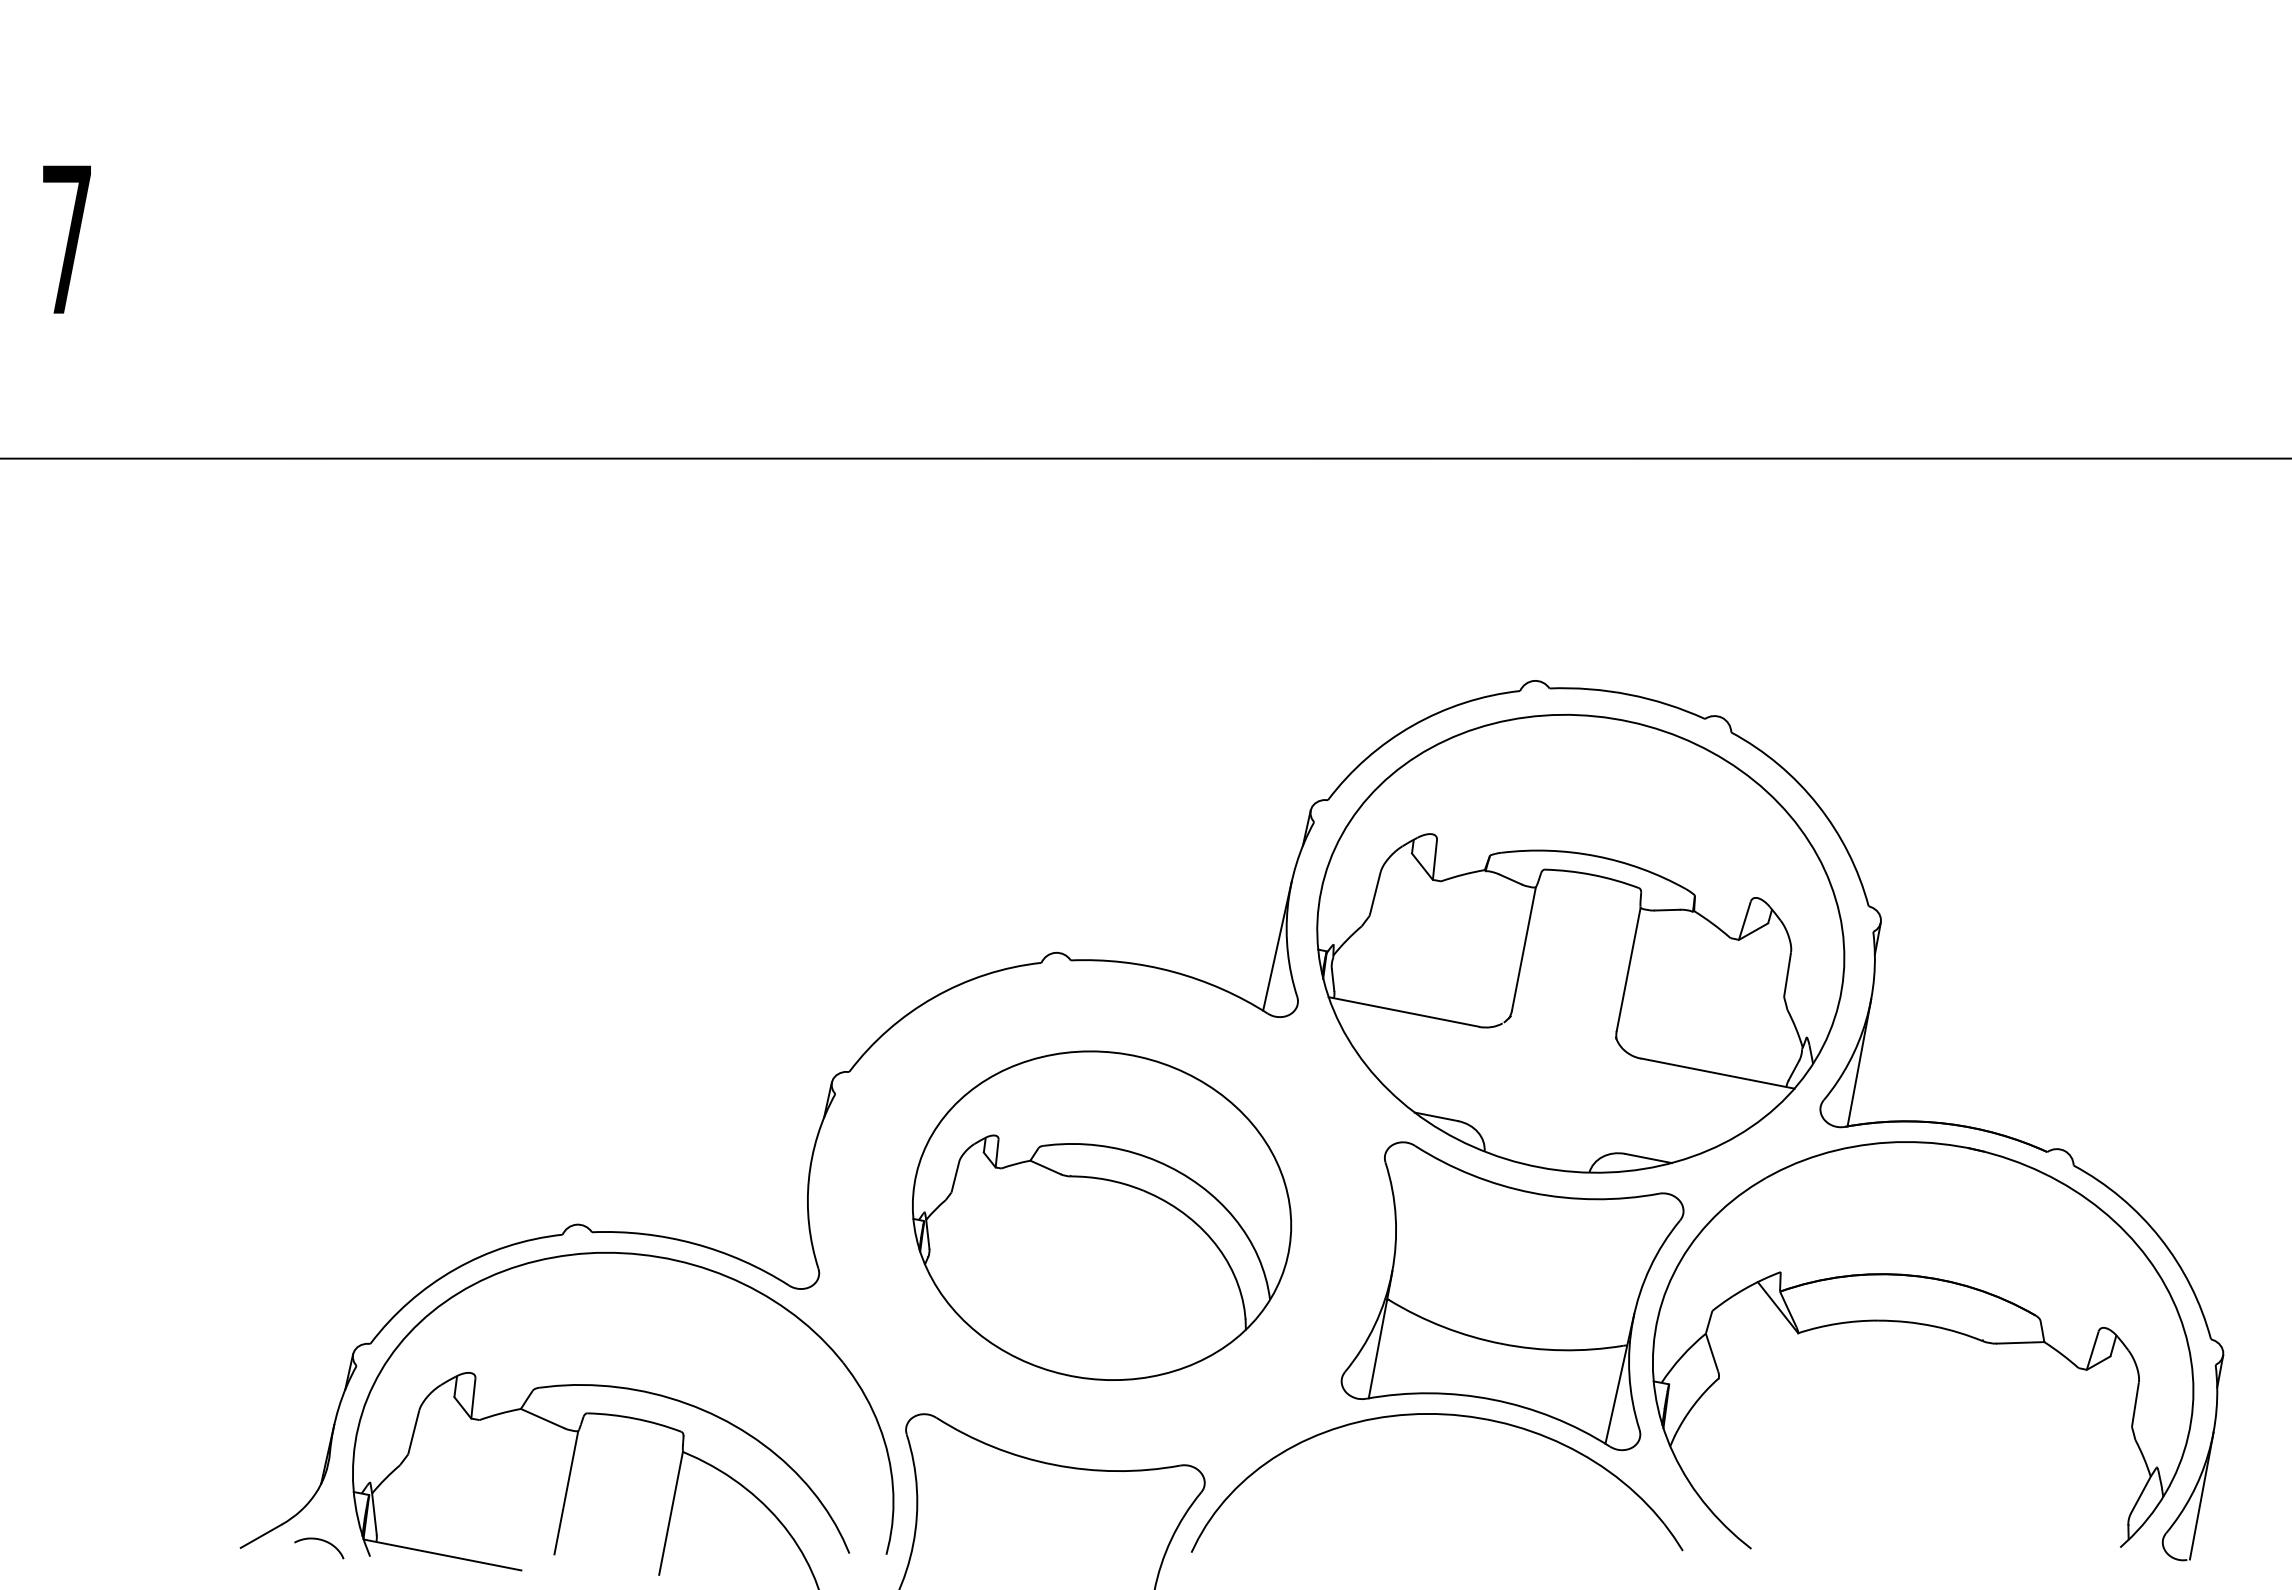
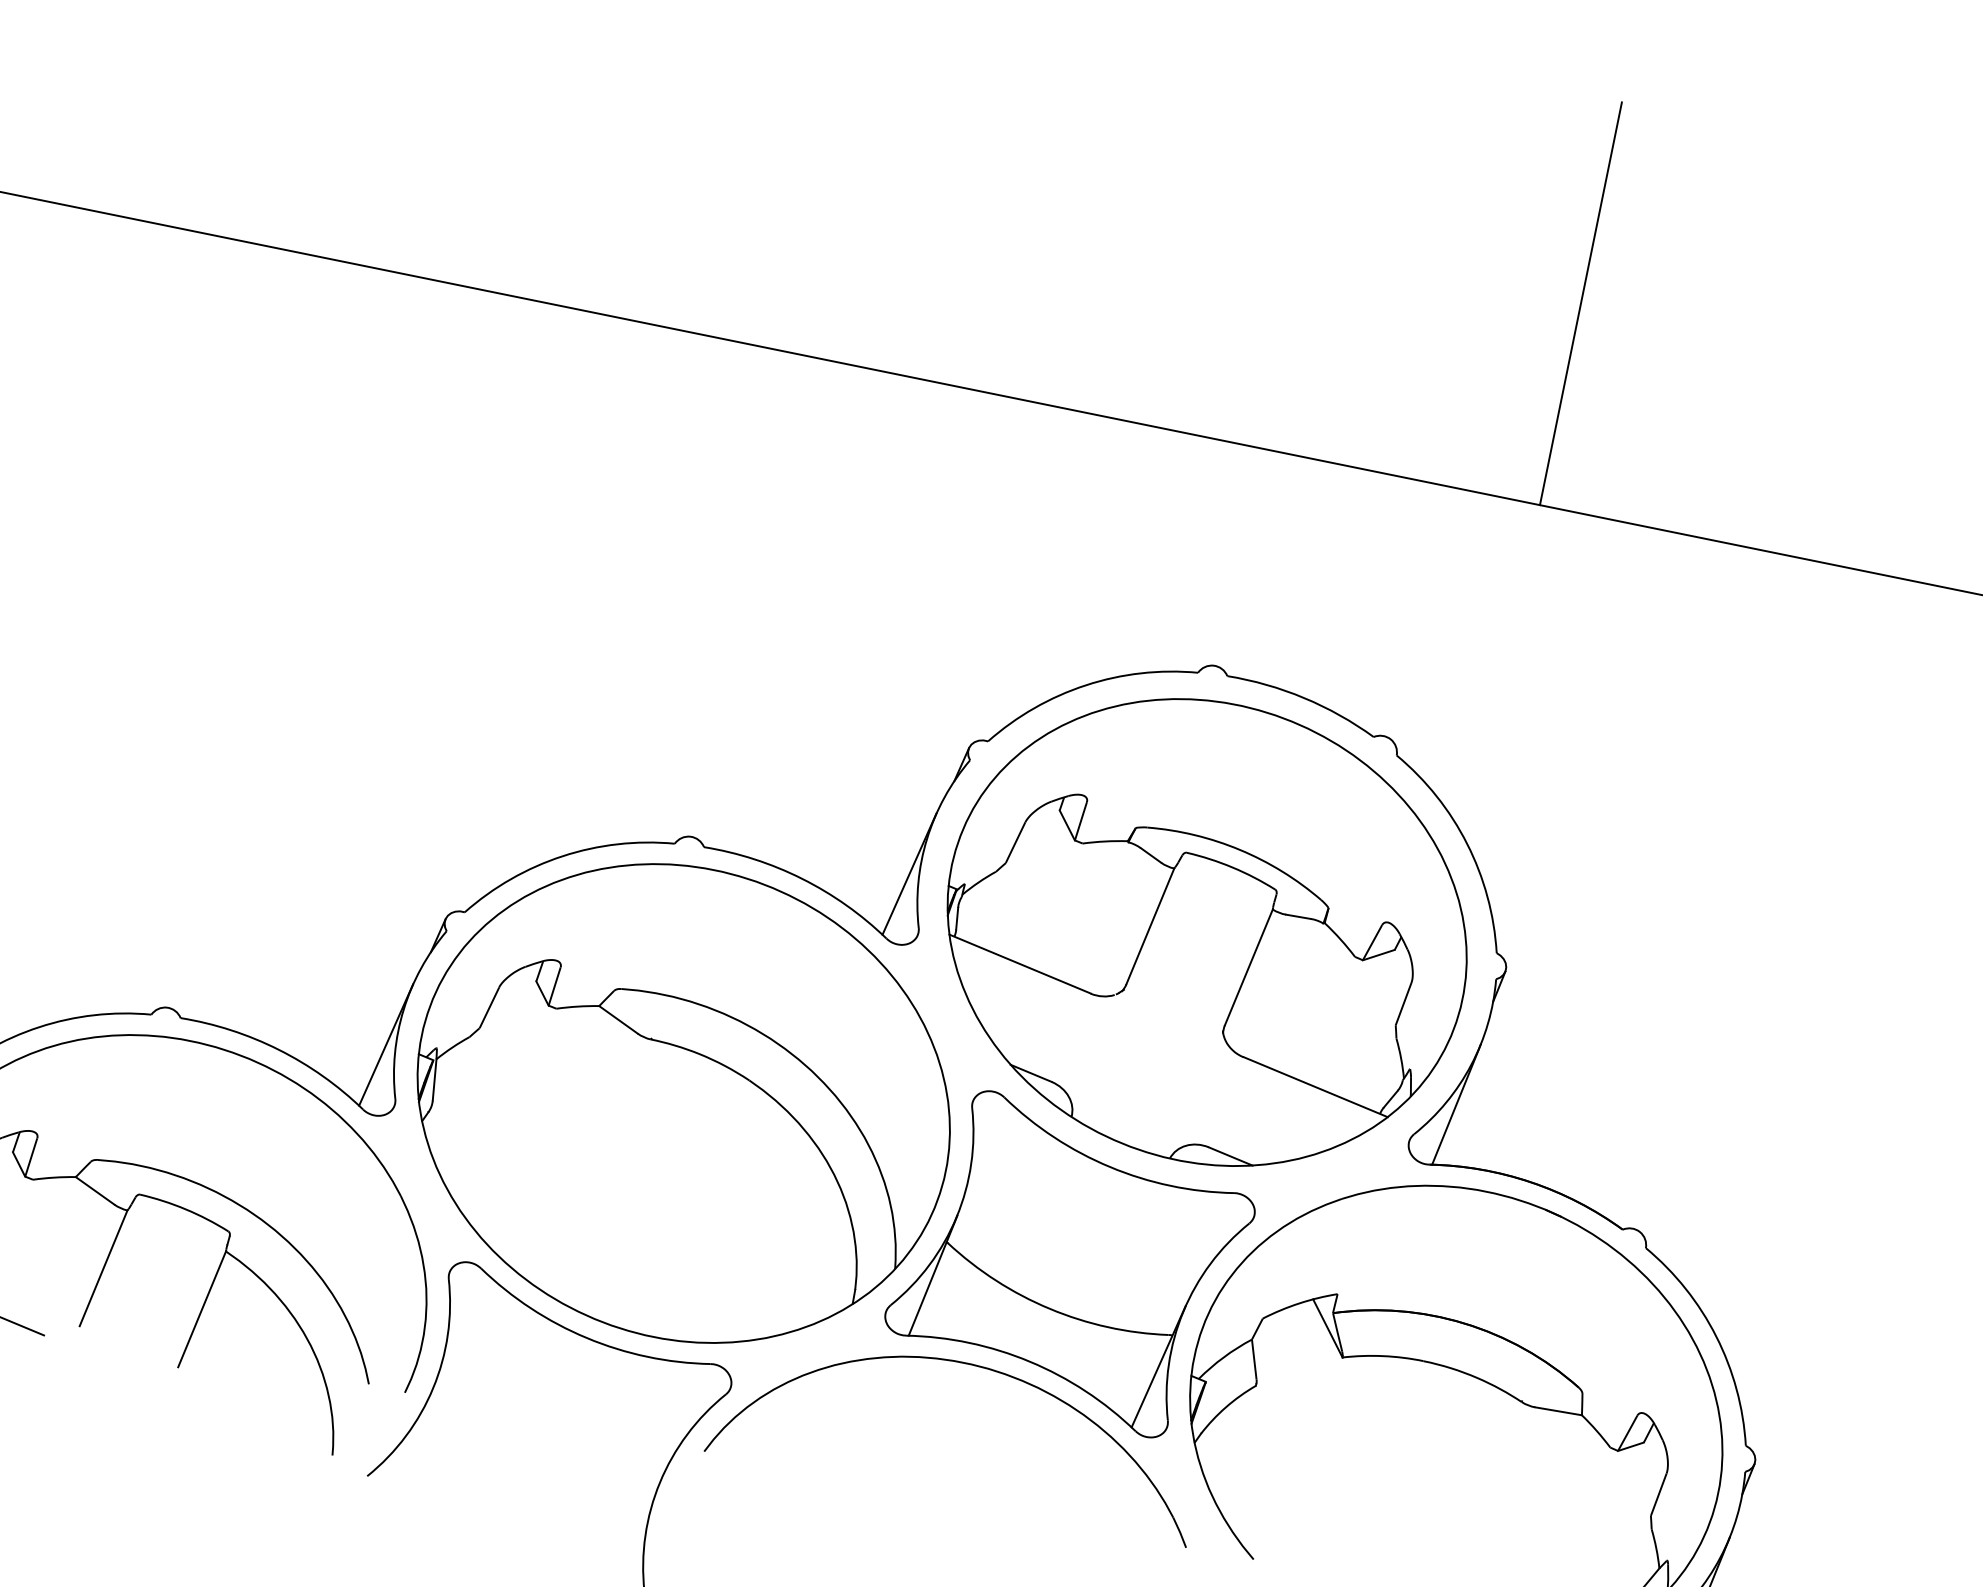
line: (1821, 252) -> (1580, 303), added
part: (1101, 1215) -> (683, 1103), size x1.43
line: (798, 1217) -> (385, 1044), added

